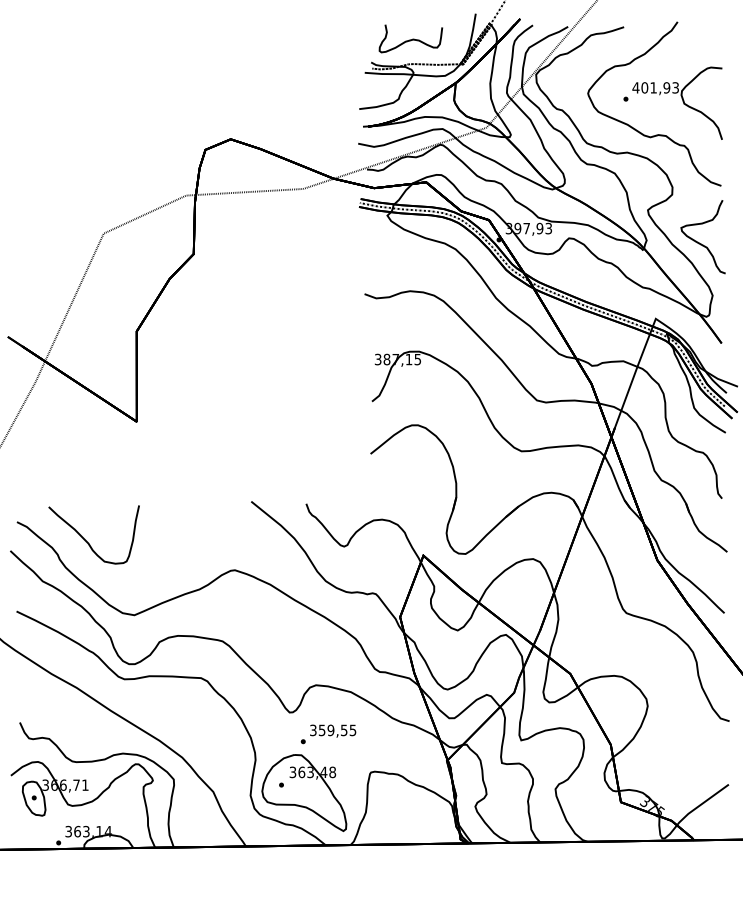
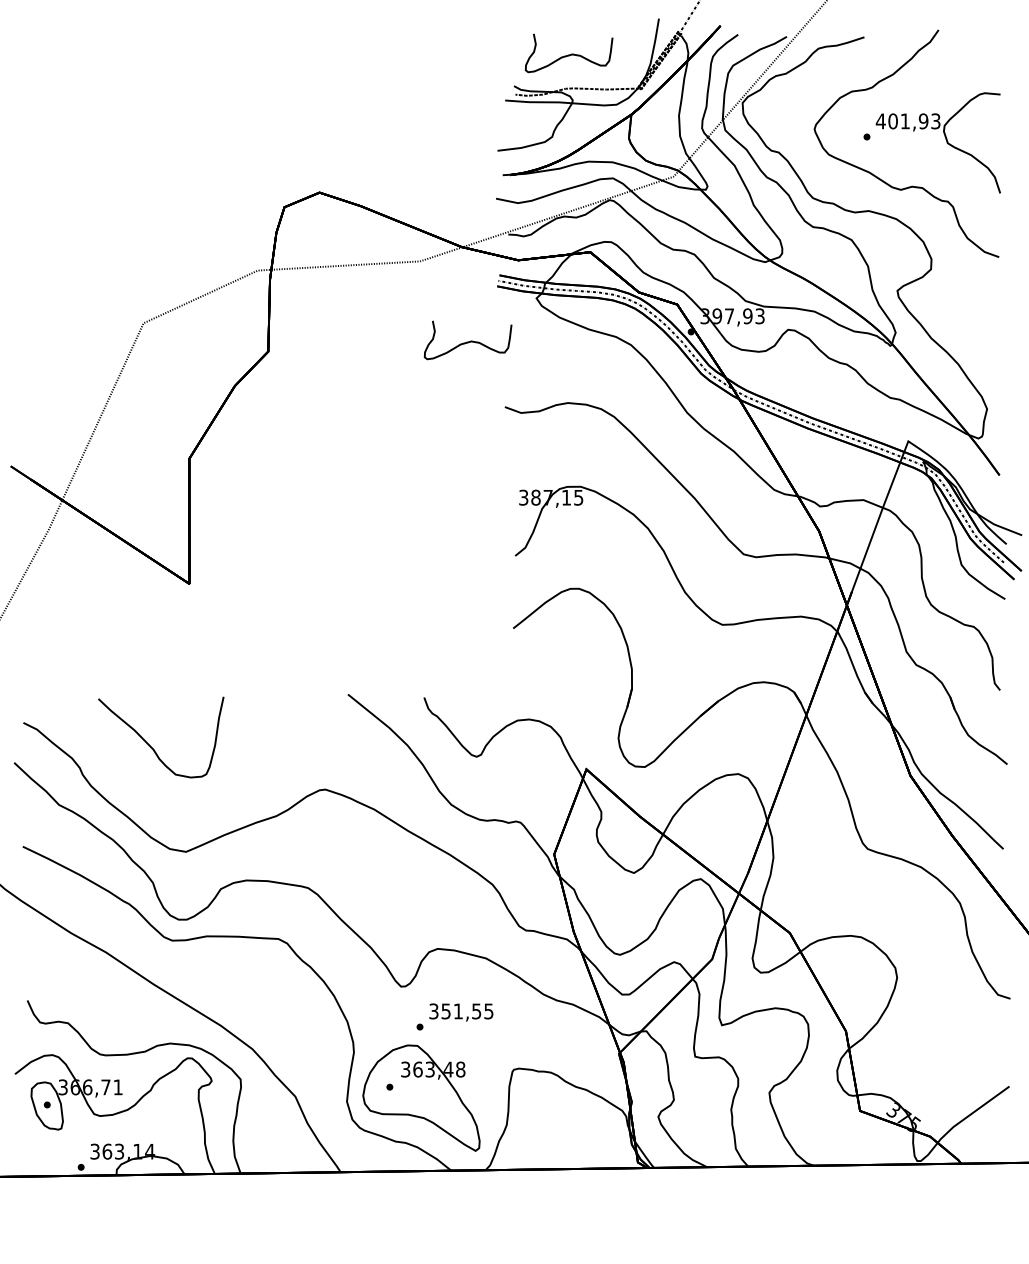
curve: (699, 242) -> (968, 335), removed
curve: (337, 246) -> (467, 341), added
curve: (87, 541) -> (151, 746), moved
text: (331, 730) -> (458, 1011), 359,55 -> 351,55

